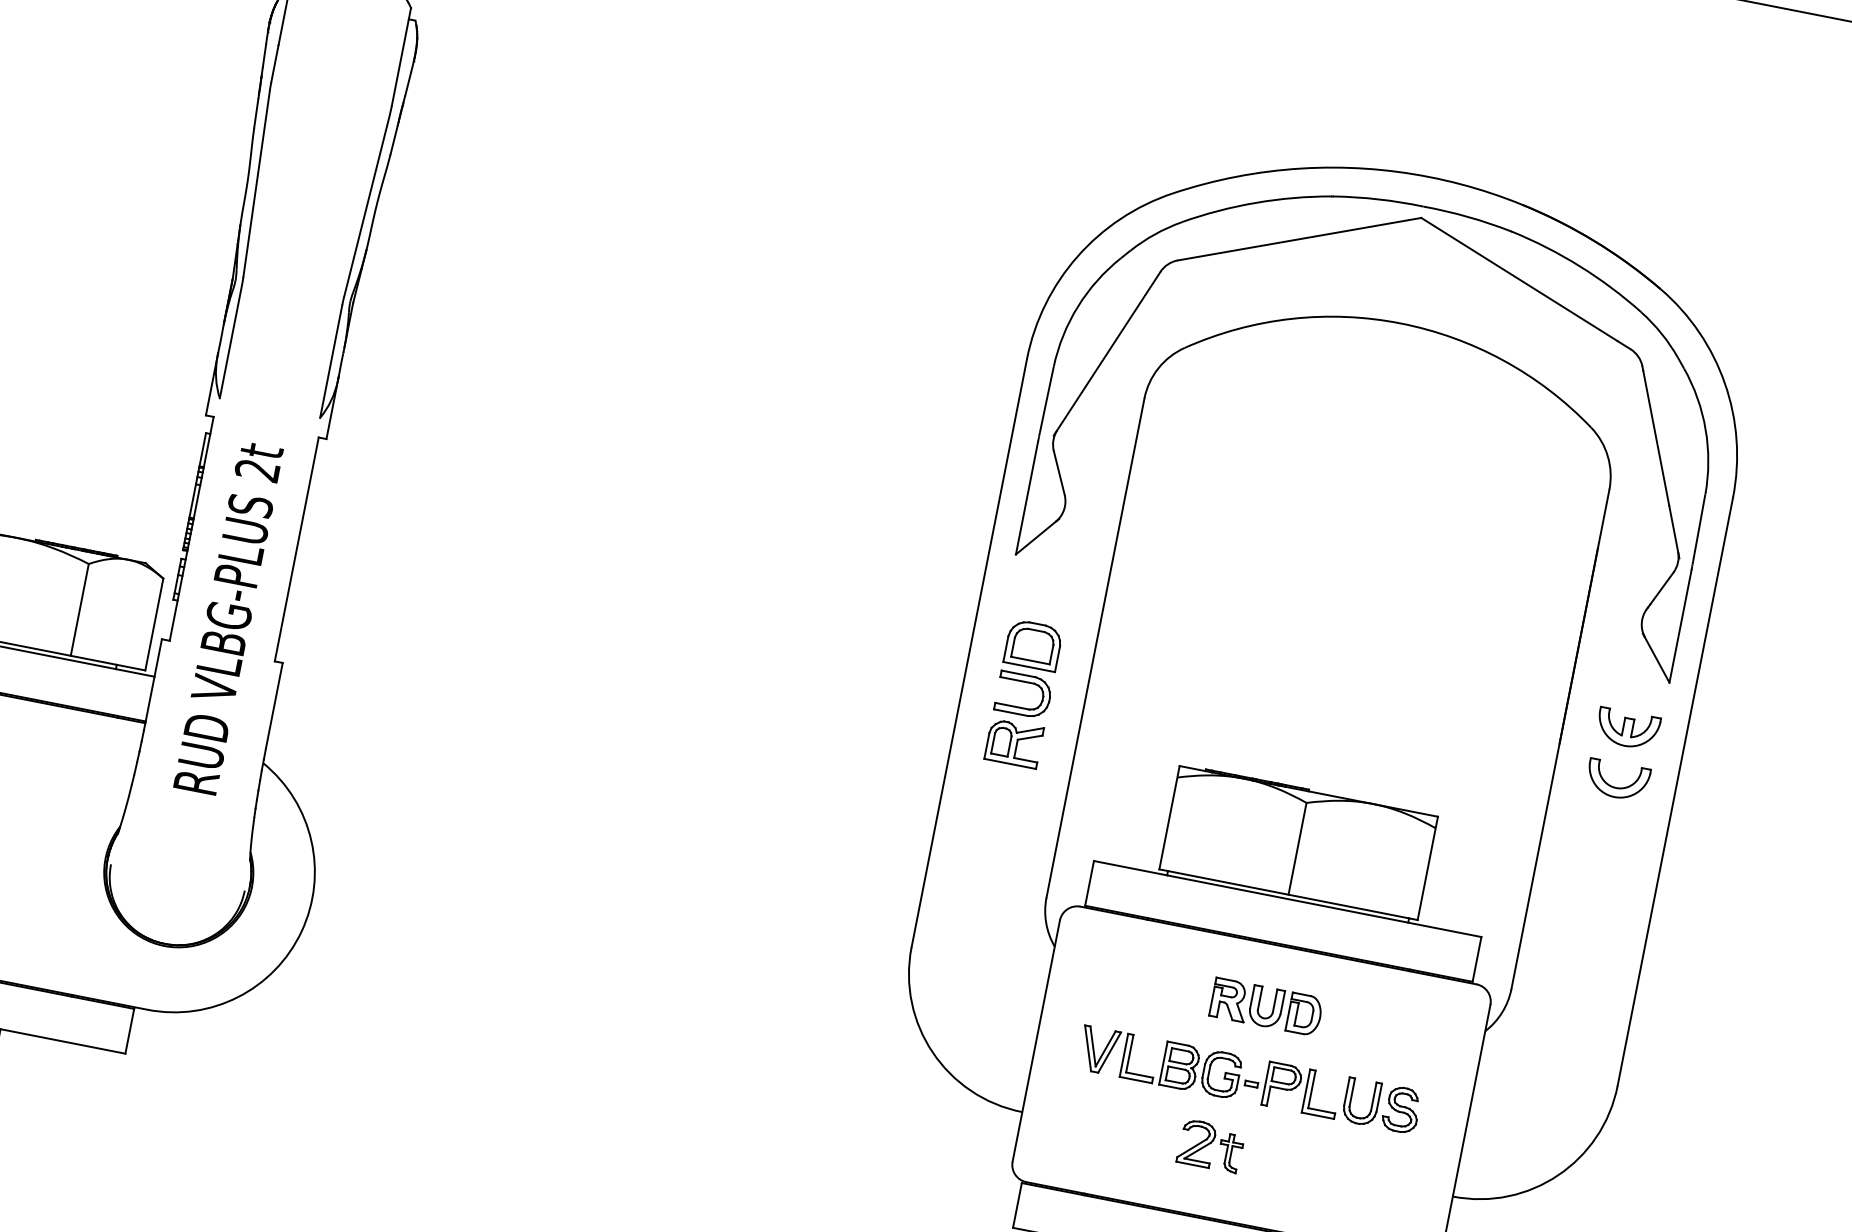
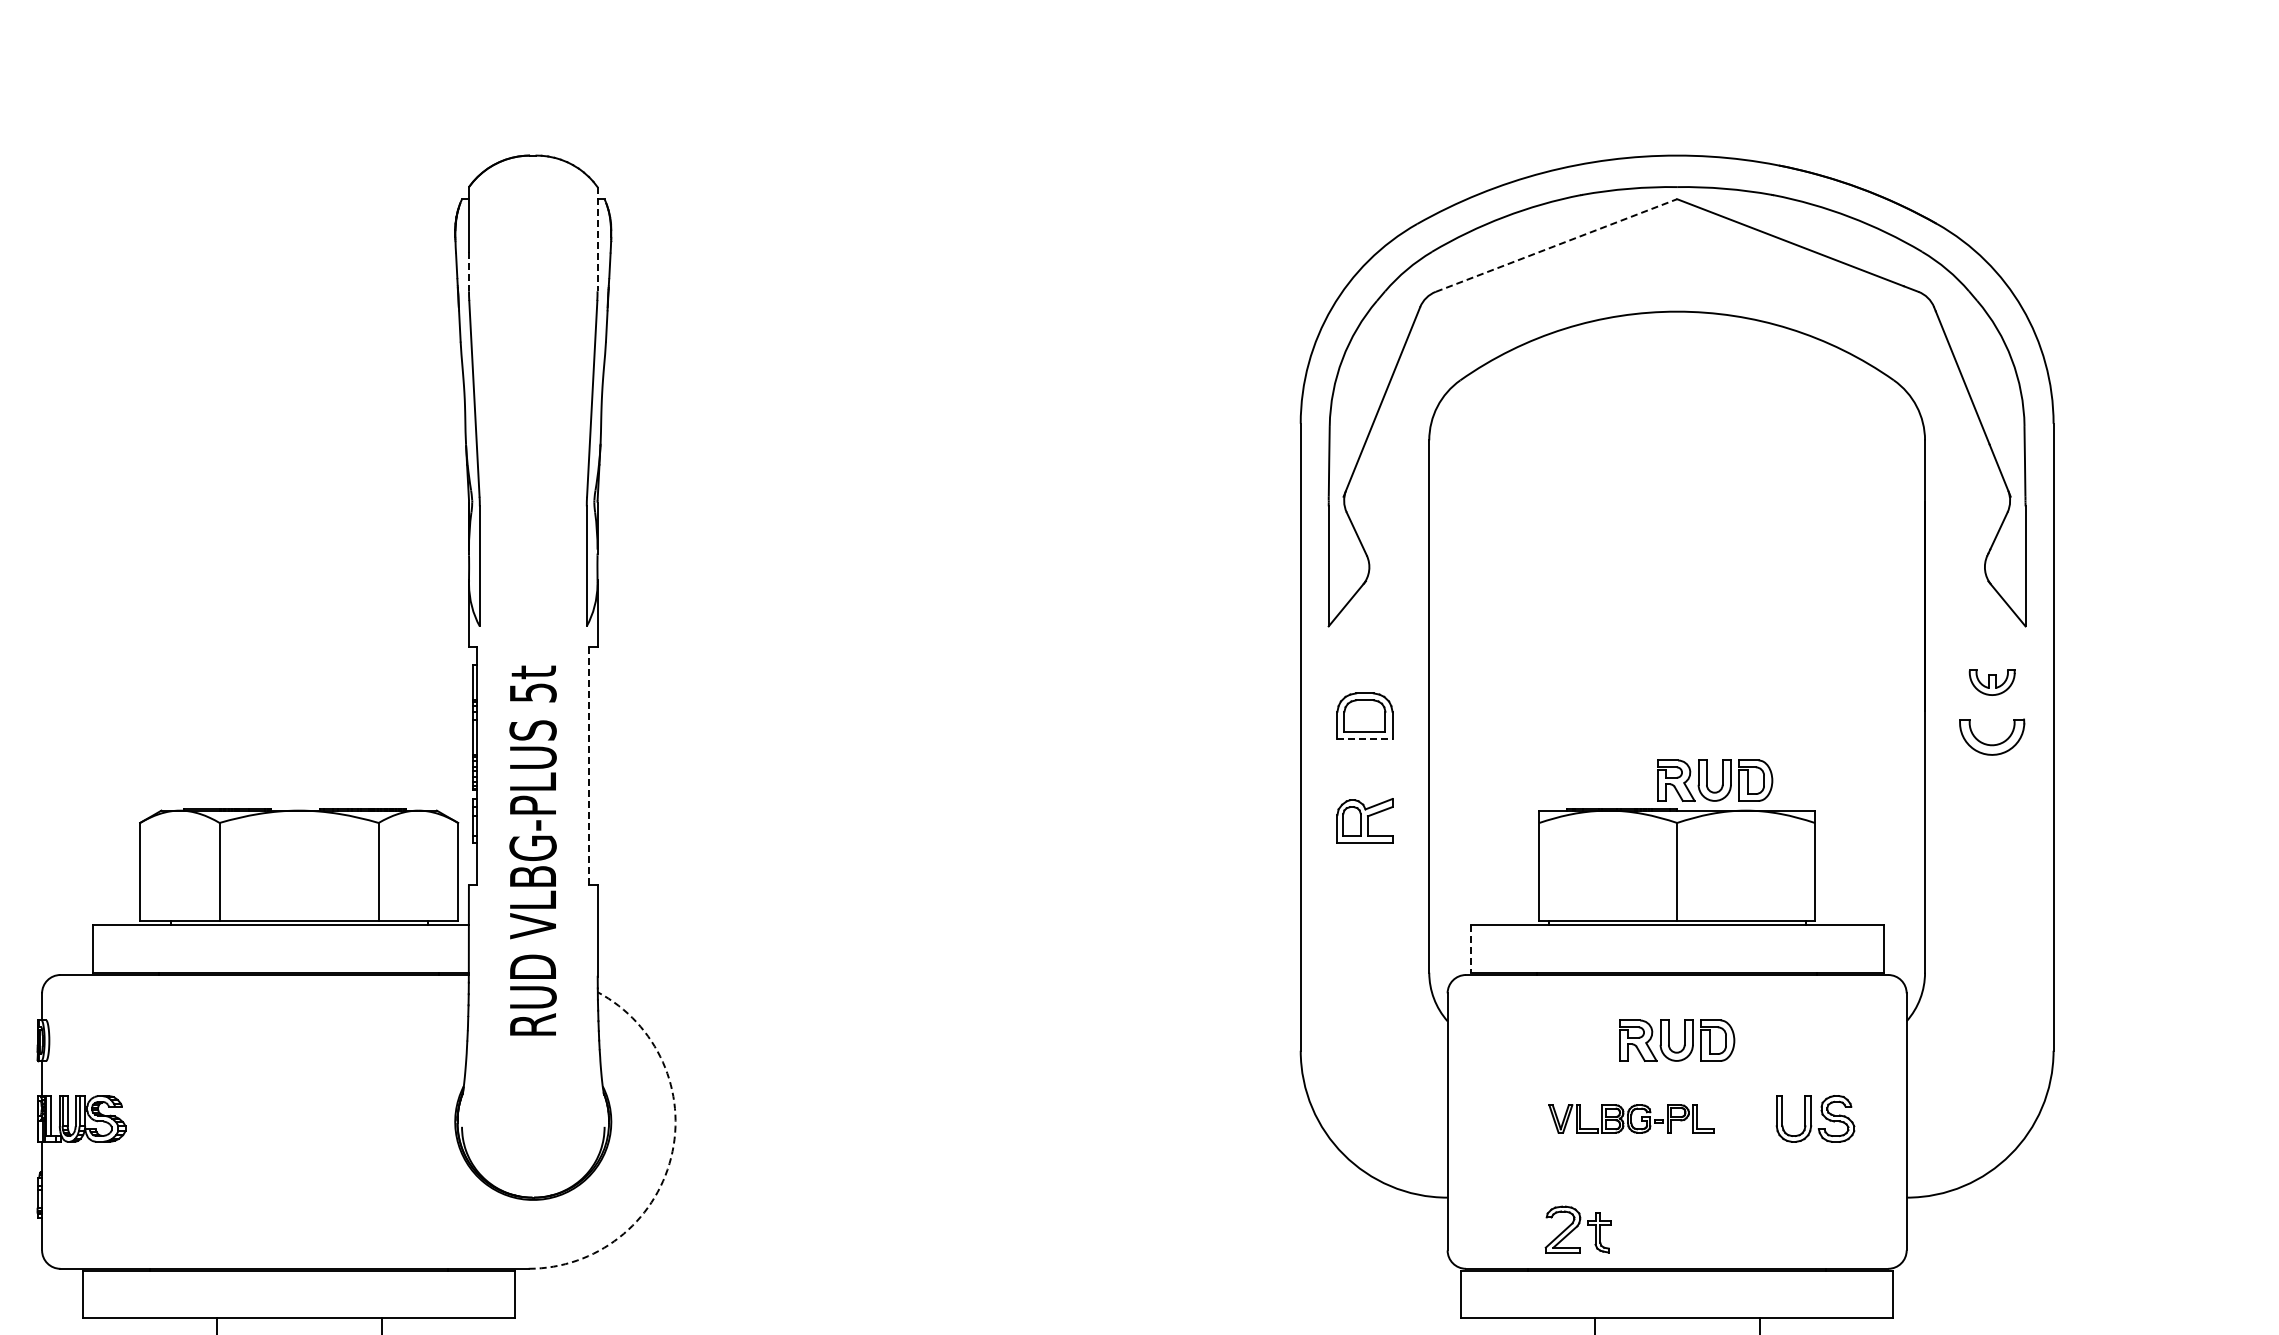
line: (401, 57) -> (597, 239), solid -> dashed
line: (275, 63) -> (469, 271), solid -> dashed
line: (1299, 239) -> (1556, 245), solid -> dashed
text: (257, 469) -> (532, 692), 2t -> 5t
line: (296, 549) -> (589, 766), solid -> dashed
line: (1028, 667) -> (1364, 739), solid -> dashed
part: (1025, 682) -> (1364, 755), removed
part: (1628, 729) -> (1992, 682), size x0.7
part: (1356, 771) -> (1722, 780), added
line: (1089, 883) -> (1470, 949), solid -> dashed
arc: (301, 931) -> (671, 1157), solid -> dashed
part: (1209, 1071) -> (1631, 1118), size x0.6
part: (1210, 1145) -> (1577, 1229), moved

